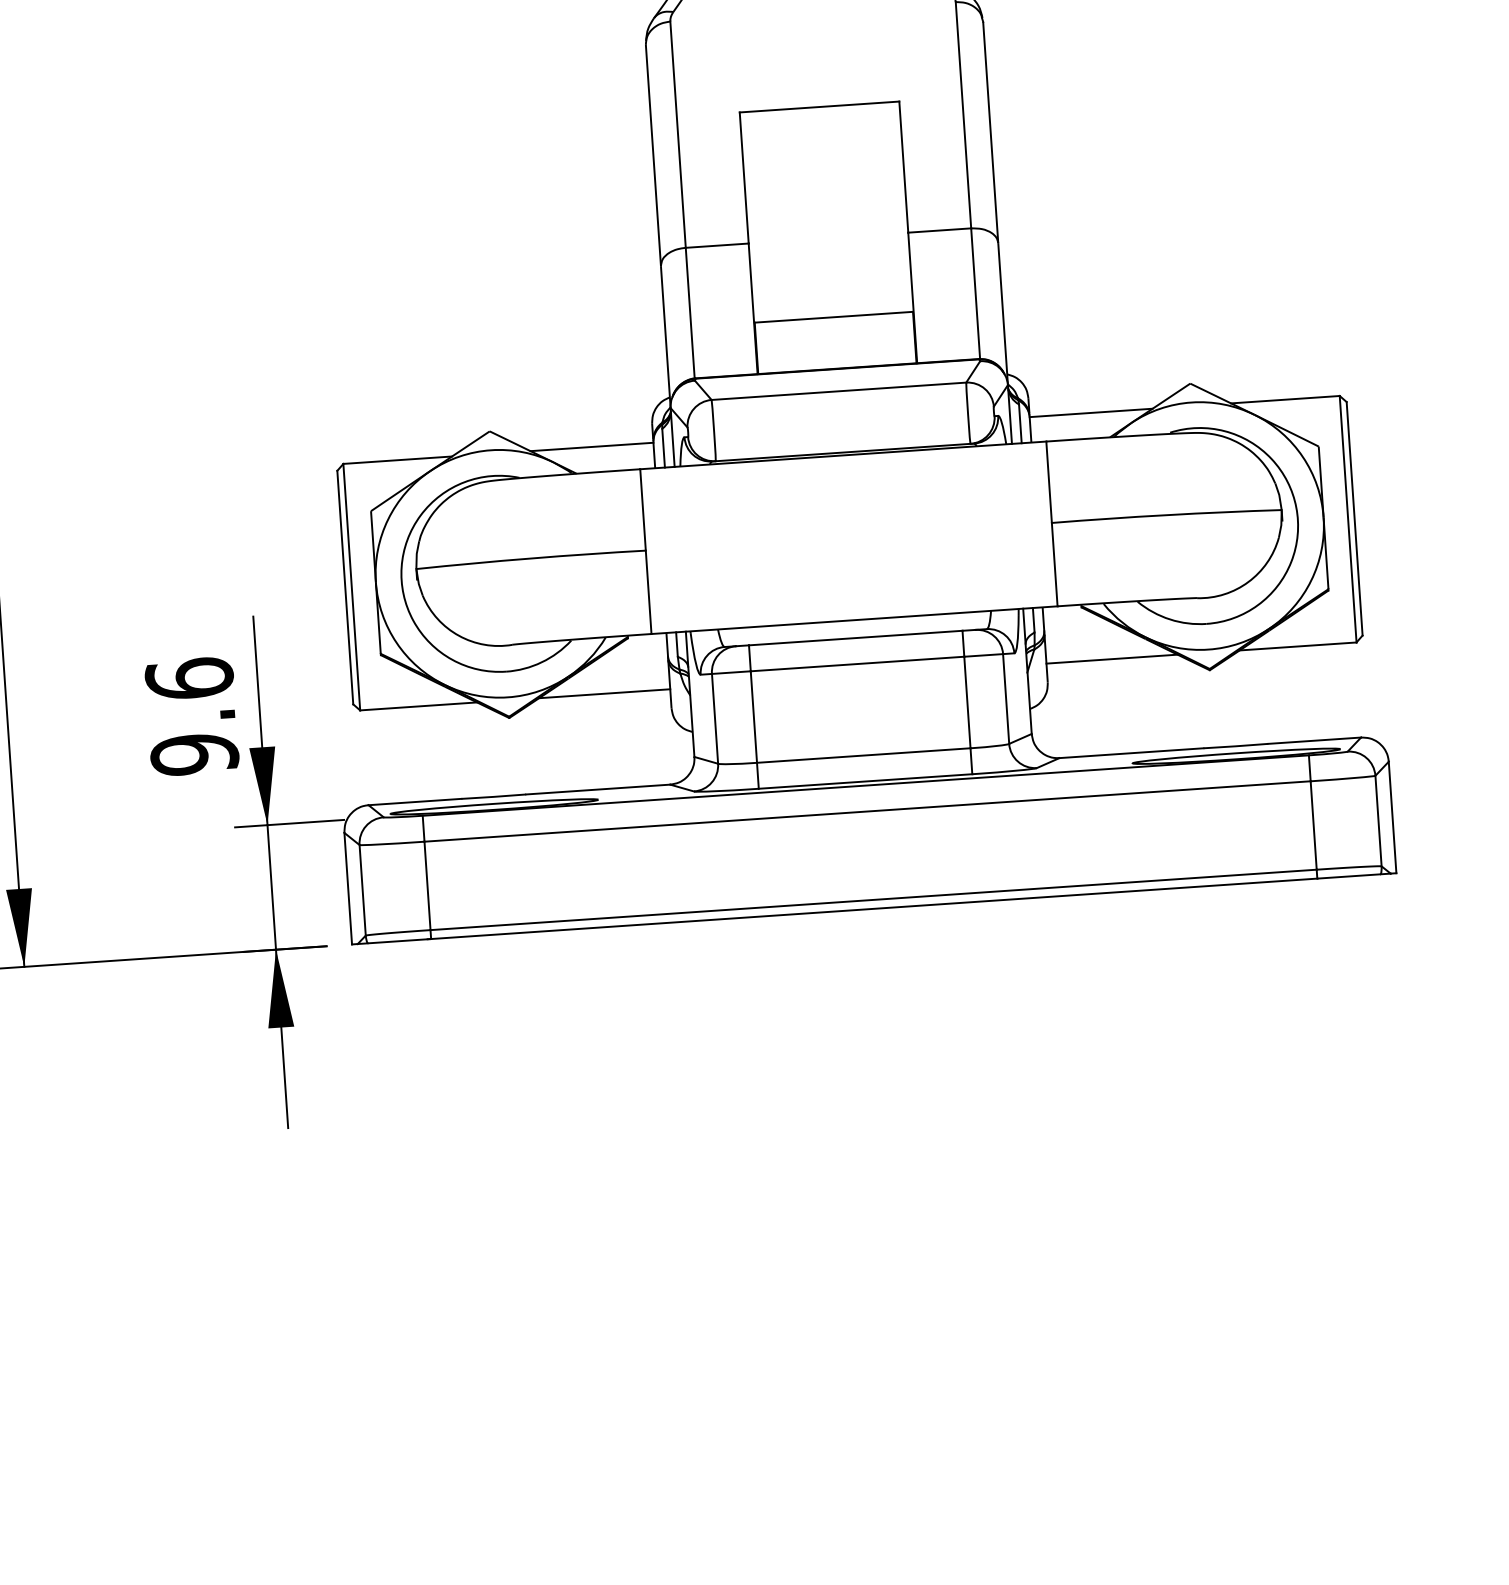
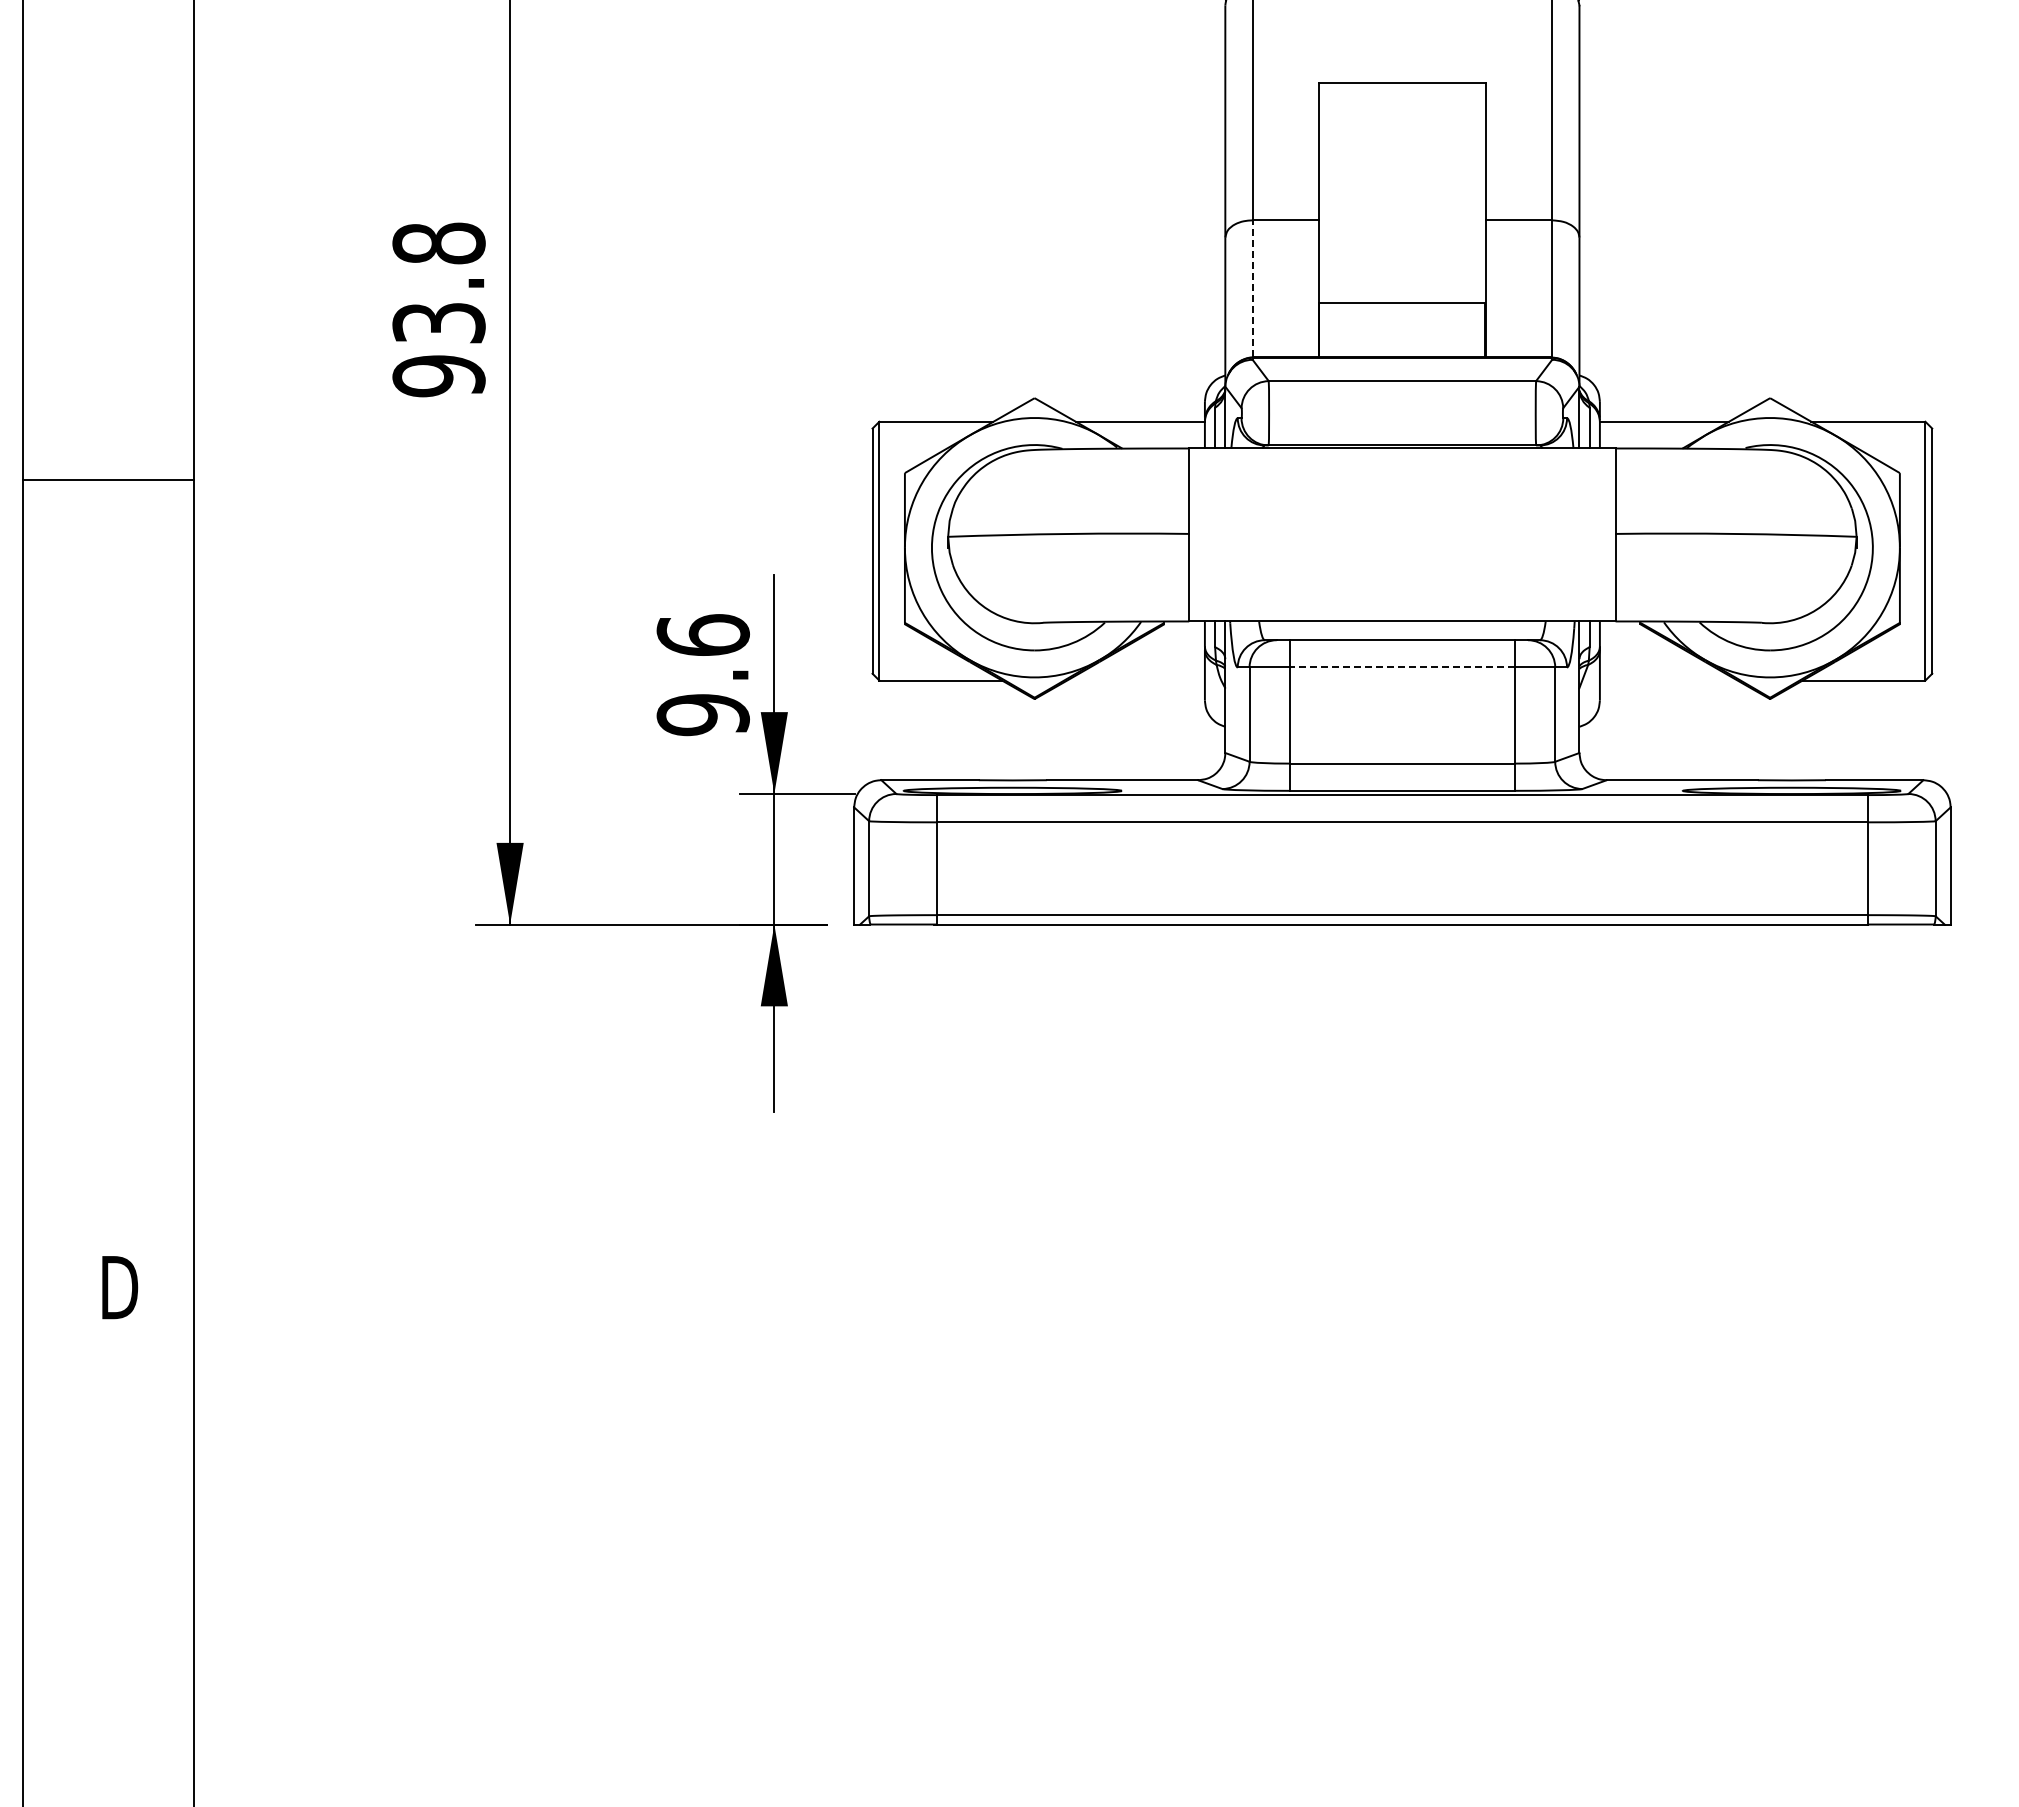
line: (690, 312) -> (1252, 288), solid -> dashed
line: (1111, 659) -> (1668, 680), removed
line: (856, 664) -> (1401, 667), solid -> dashed
line: (604, 693) -> (1135, 680), removed

